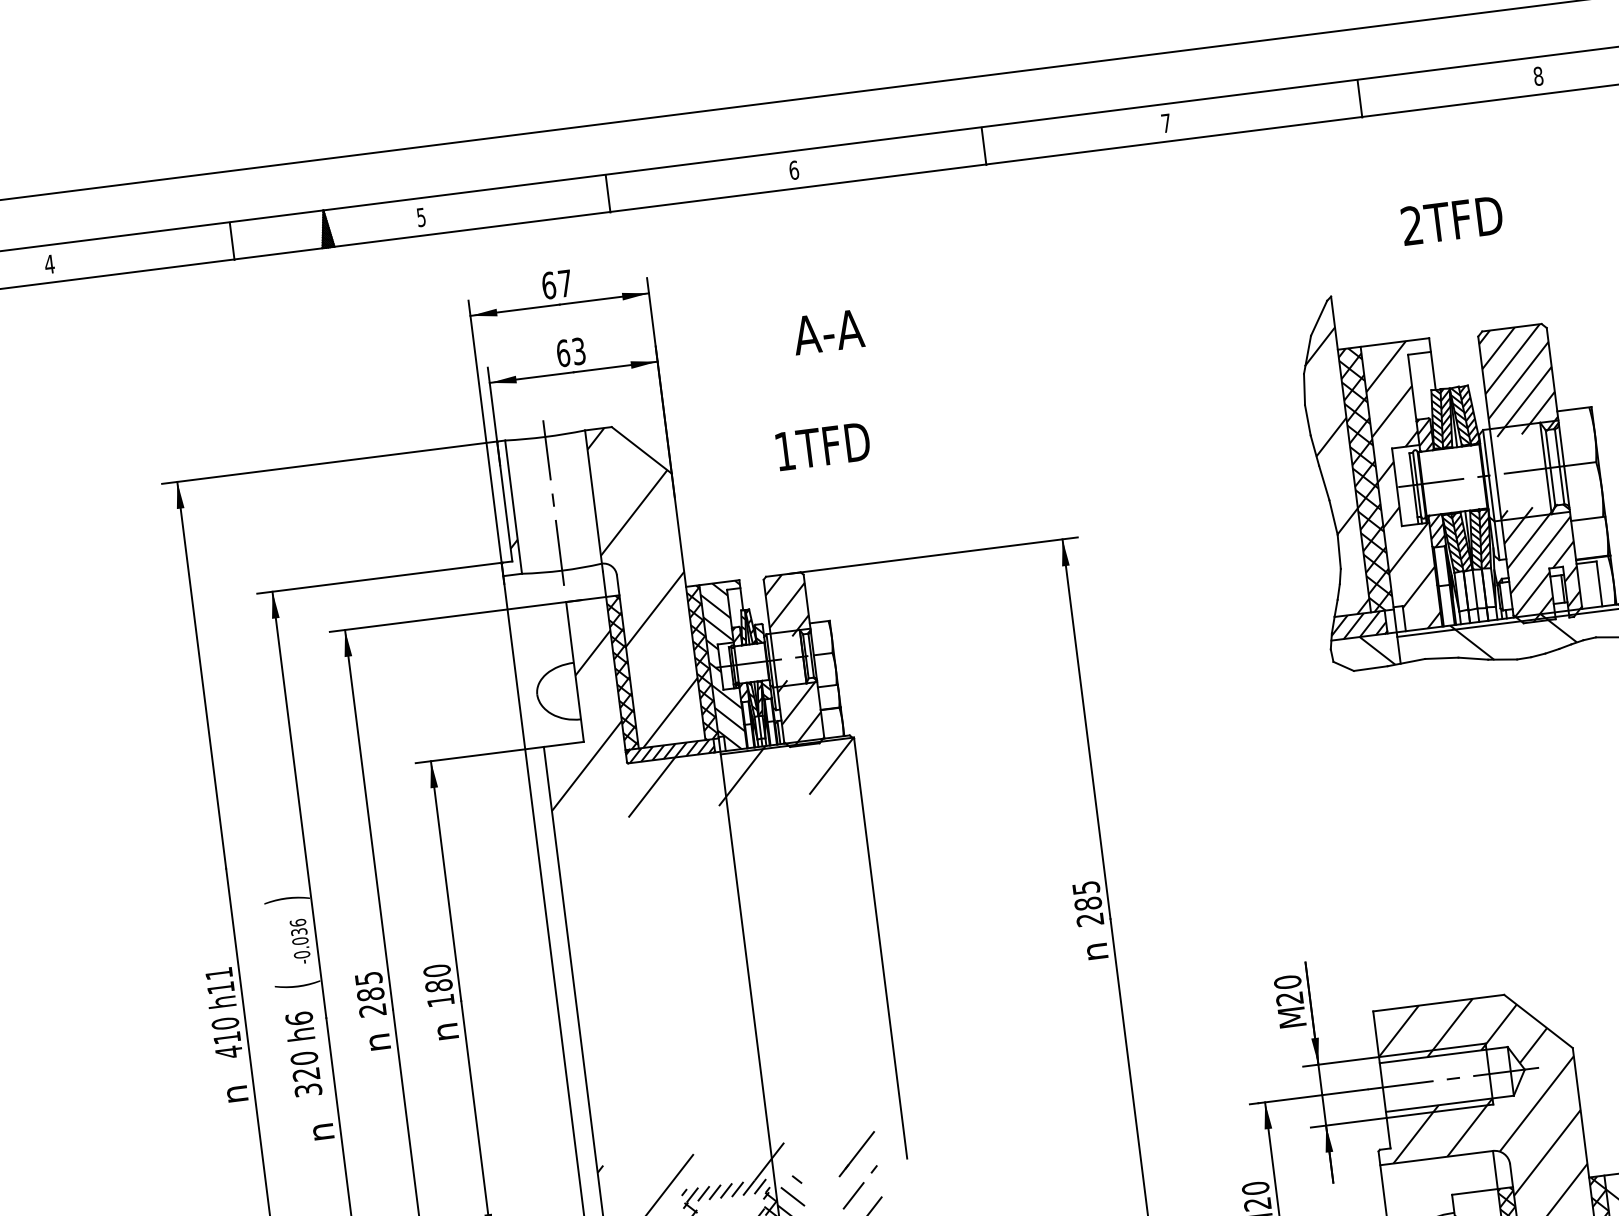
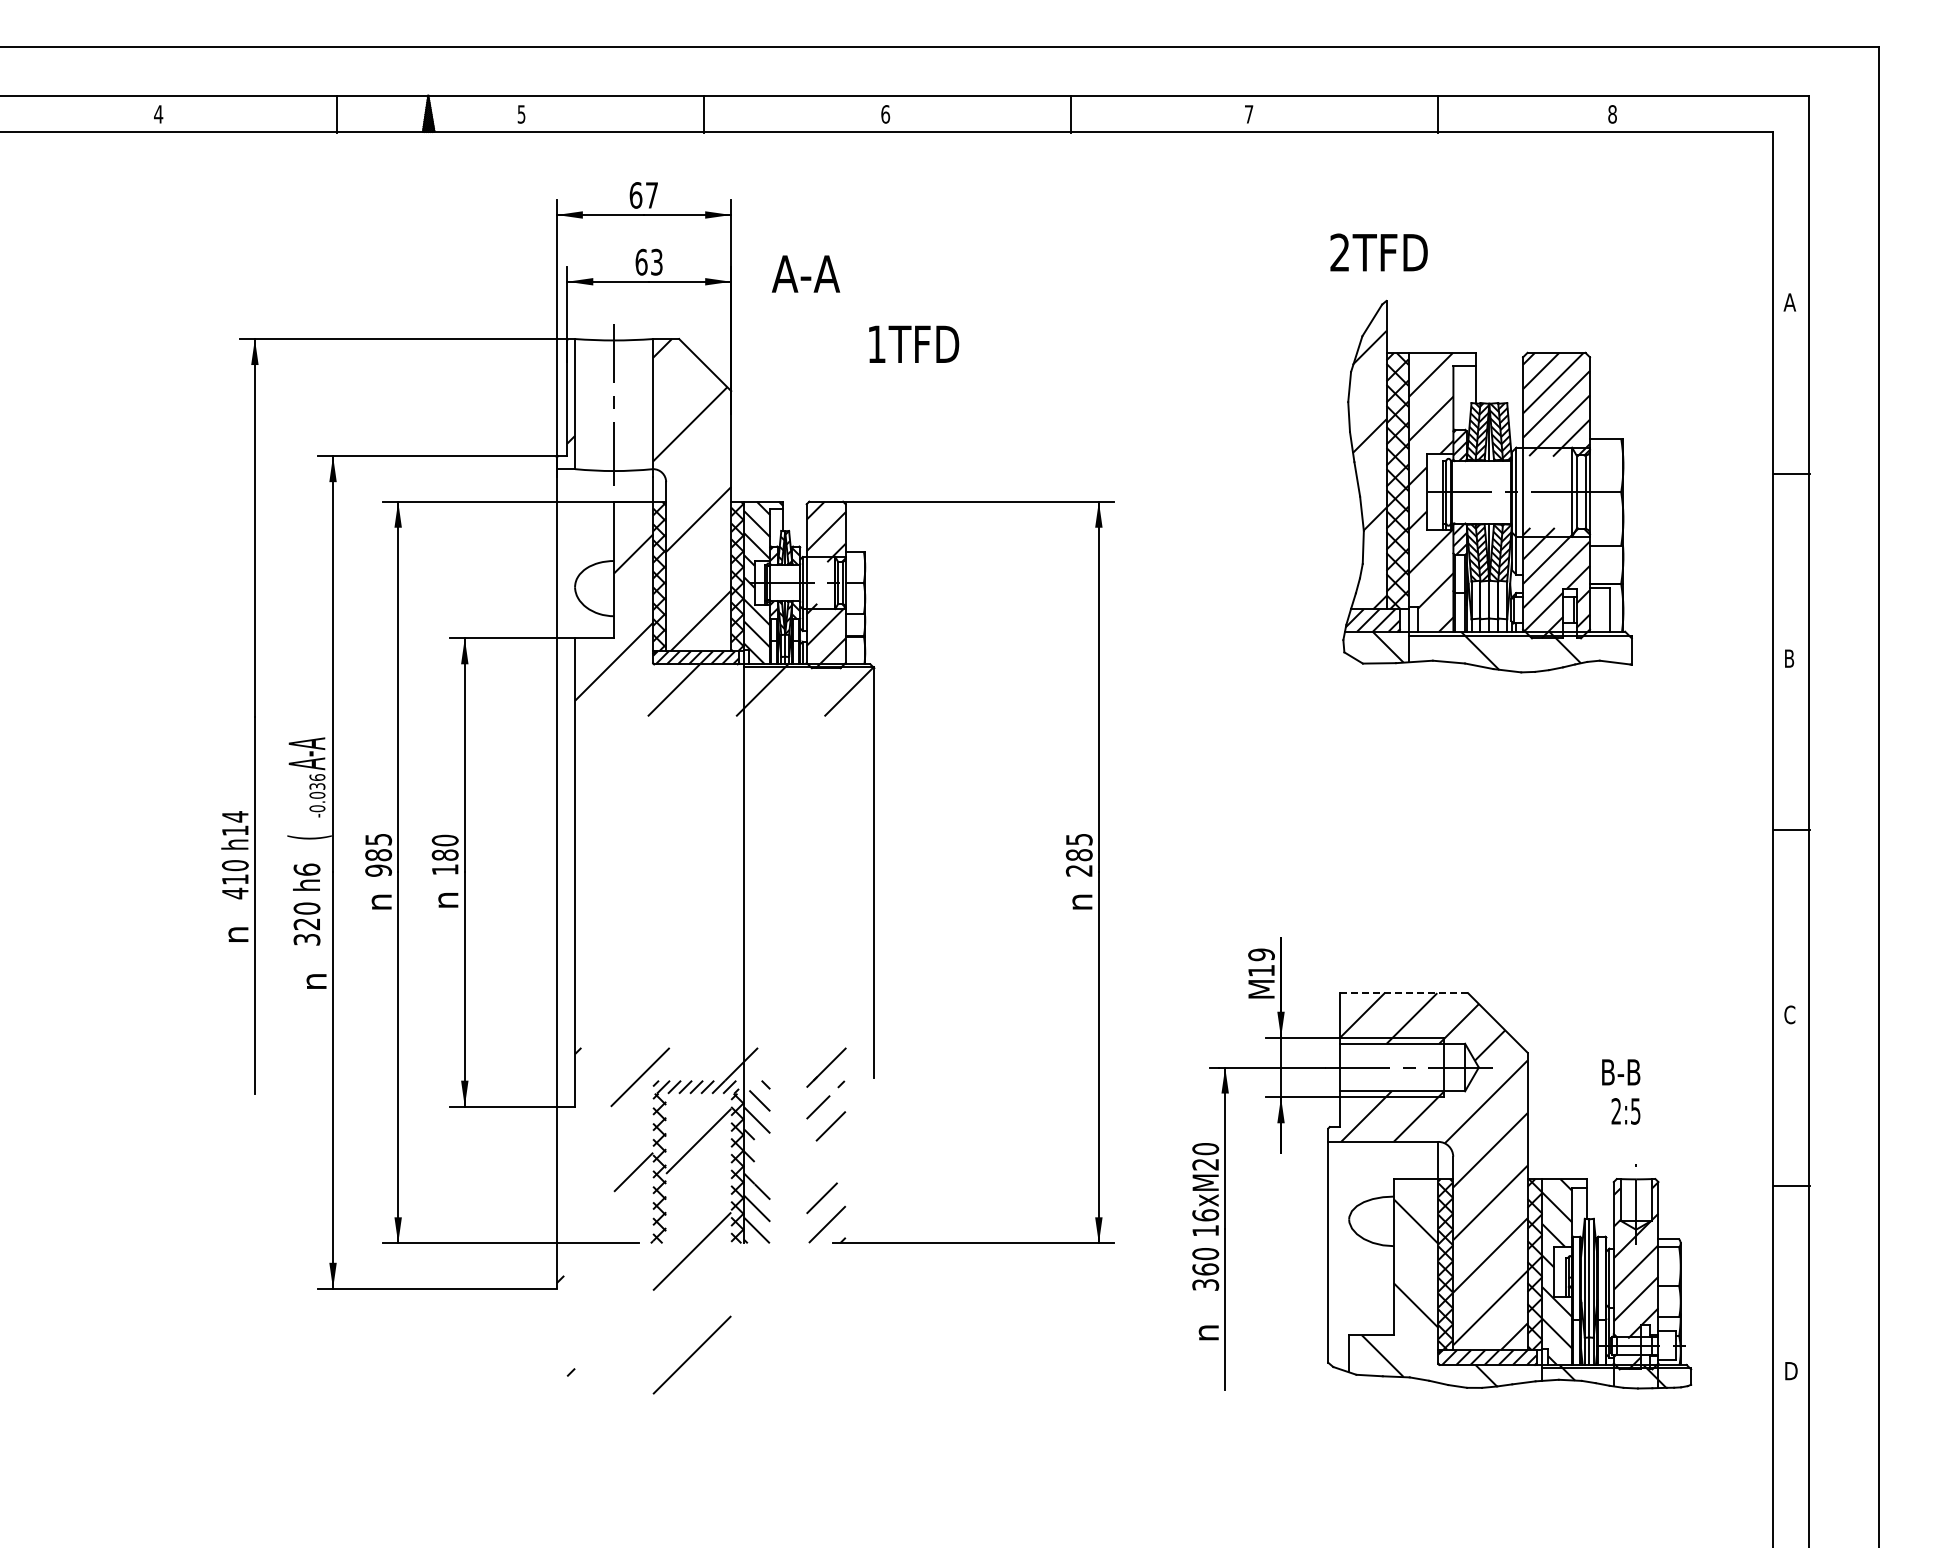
text: (1451, 220) -> (1378, 252), moved
text: (827, 331) -> (805, 273), moved
text: (823, 445) -> (914, 343), moved
text: (286, 899) -> (309, 753), ) -> A-A
text: (219, 973) -> (235, 816), h11 -> h14
text: (1288, 990) -> (1261, 962), 20 -> 19
line: (1439, 1003) -> (1404, 993), solid -> dashed
text: (372, 1010) -> (378, 870), 285 -> 985

